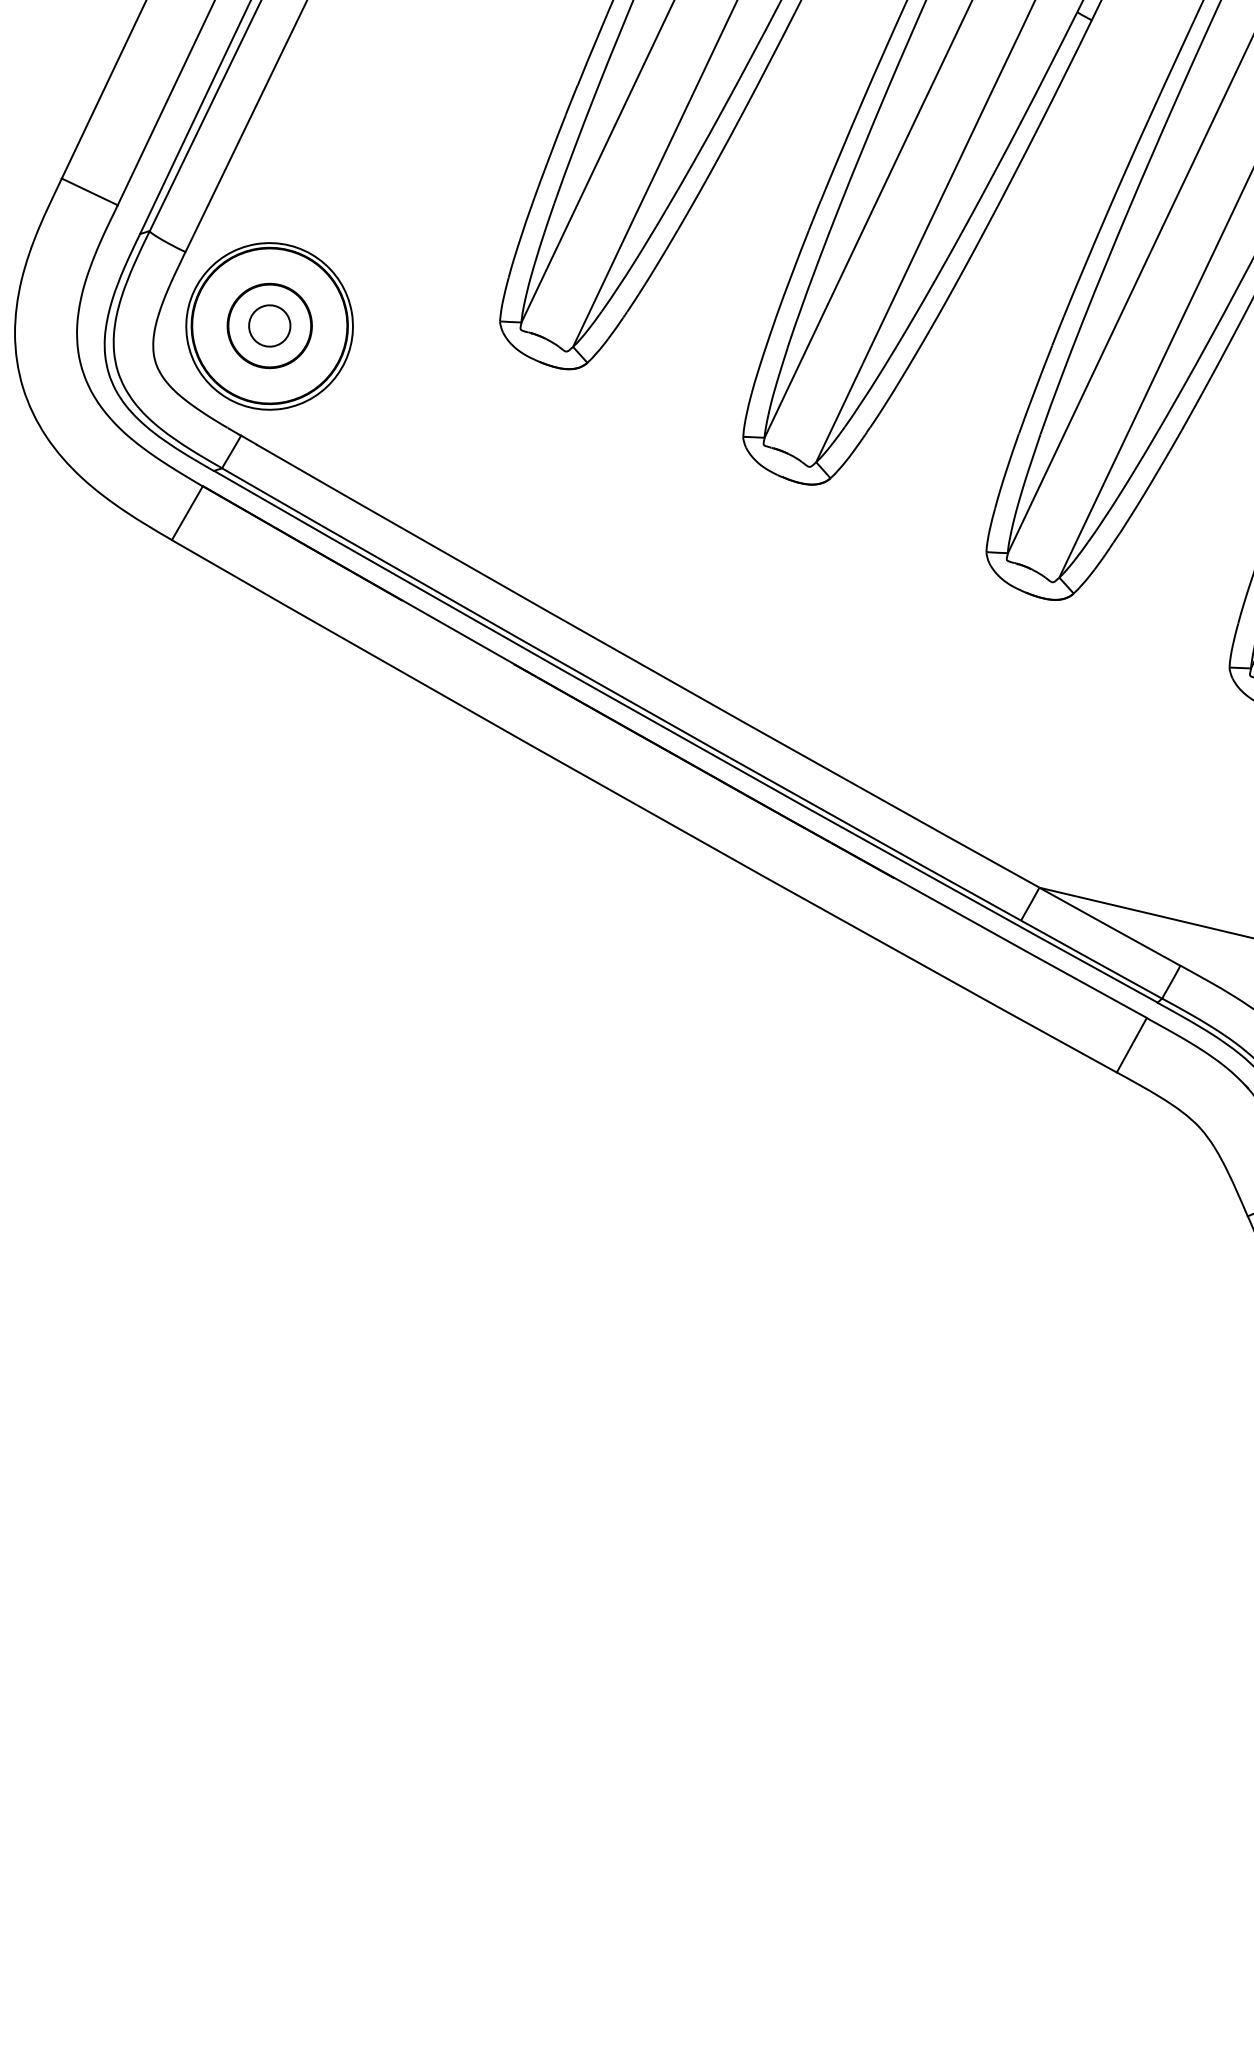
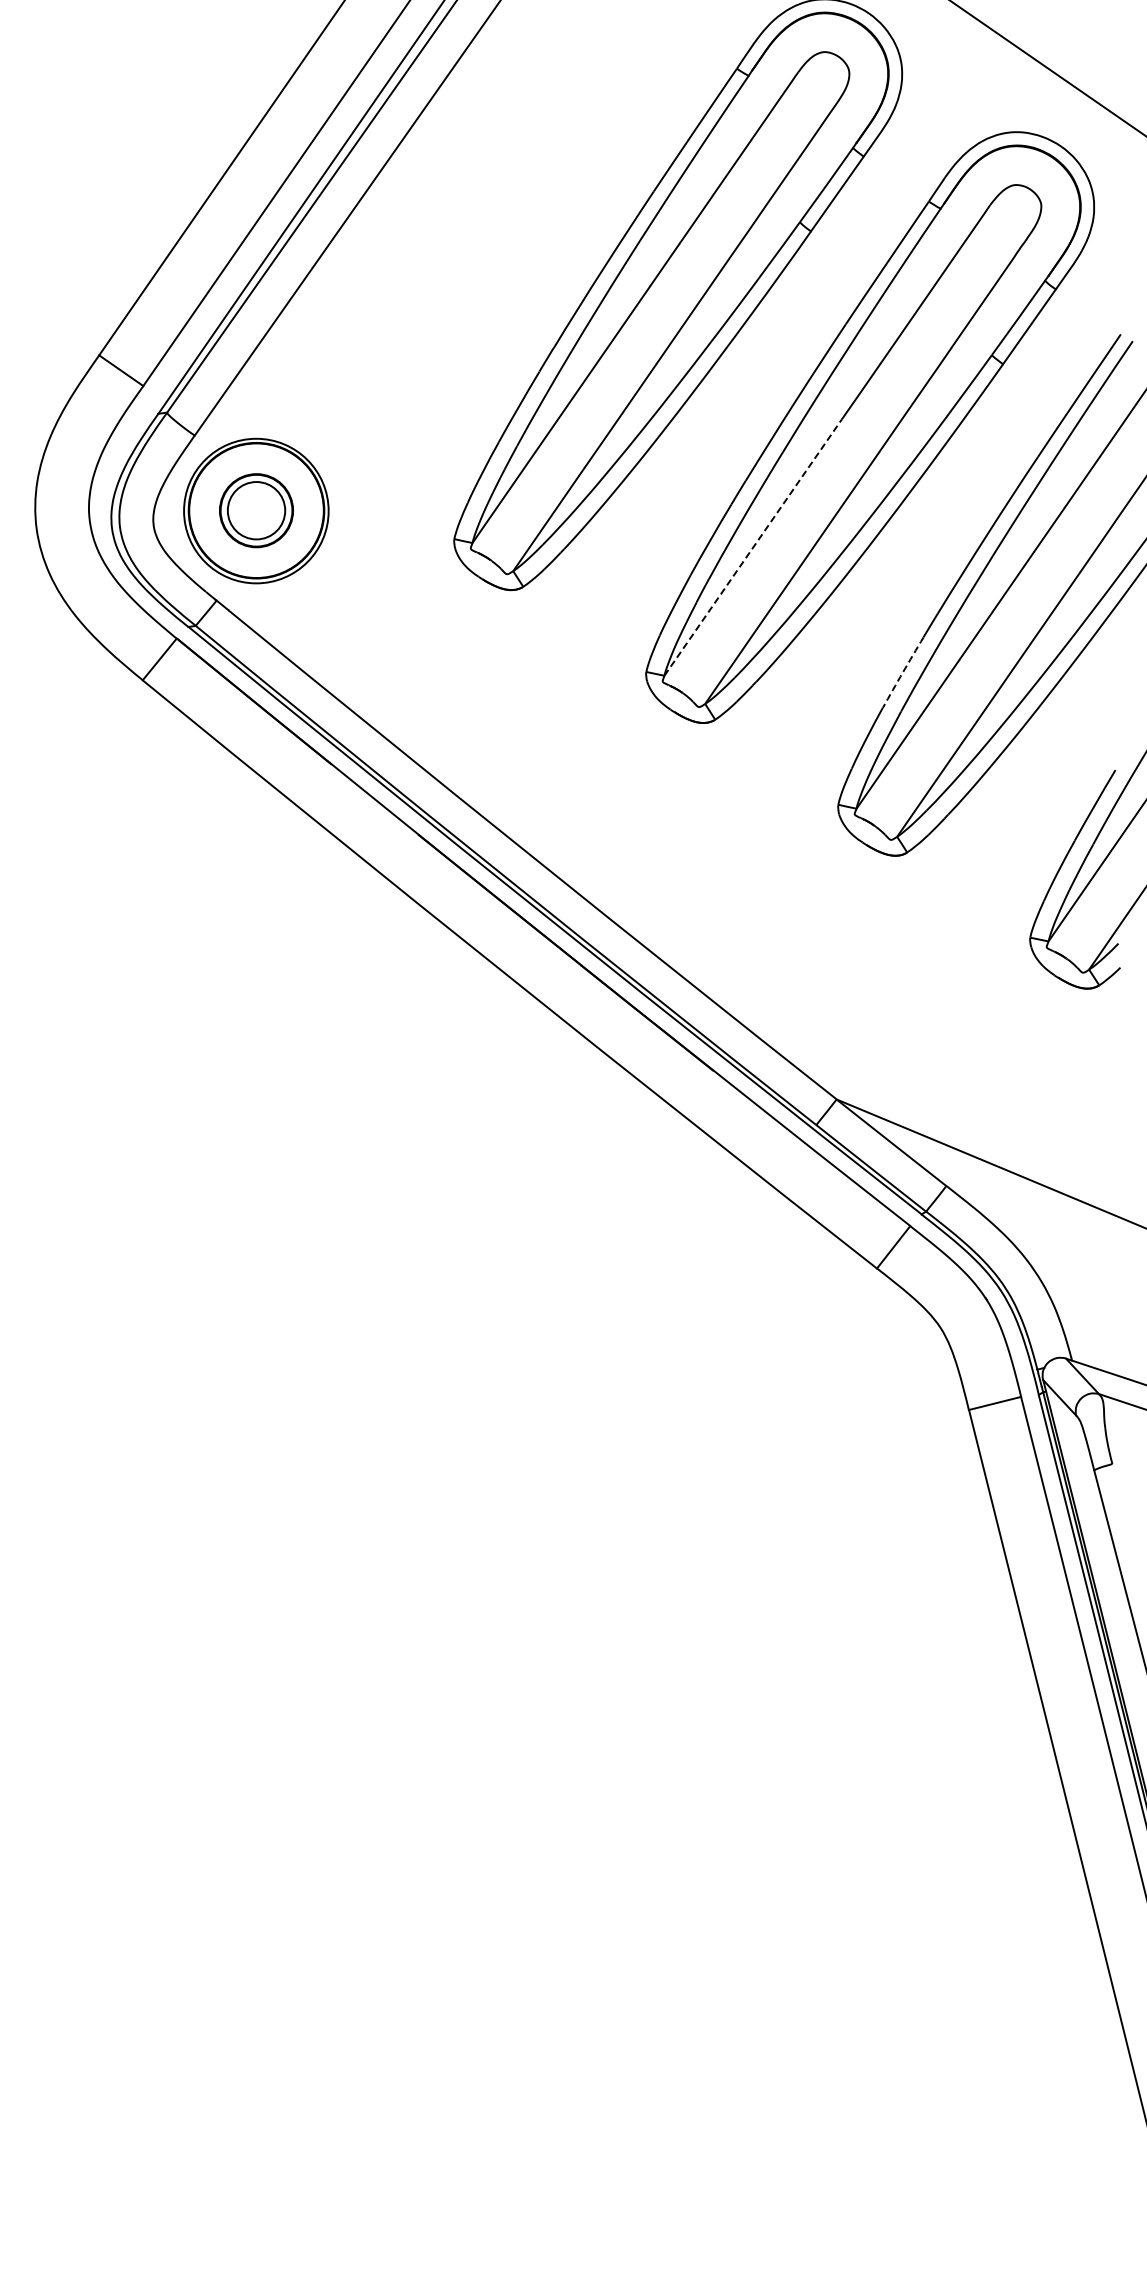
line: (842, 275) -> (753, 547), solid -> dashed
circle: (269, 325) -> (256, 510), size x1.6
arc: (1034, 389) -> (902, 672), solid -> dashed

